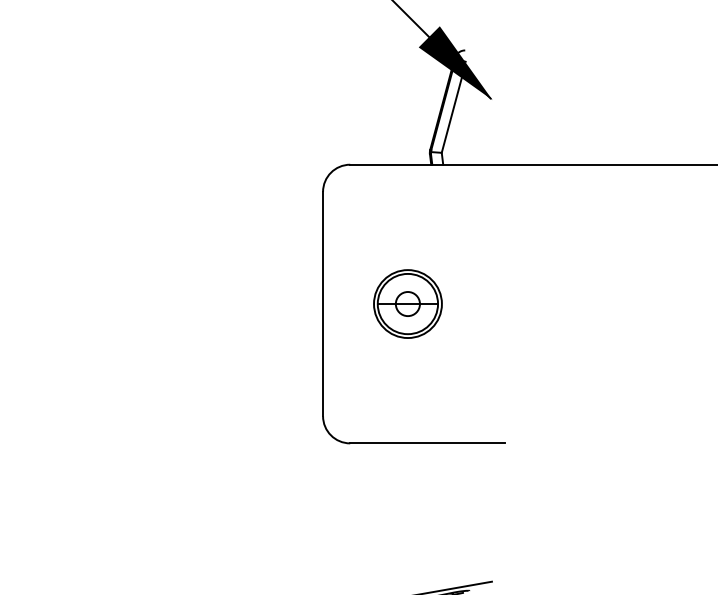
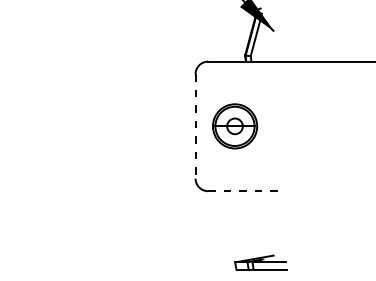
line: (322, 304) -> (195, 126), solid -> dashed
part: (406, 304) -> (234, 126), size x1.4
line: (428, 443) -> (244, 191), solid -> dashed

